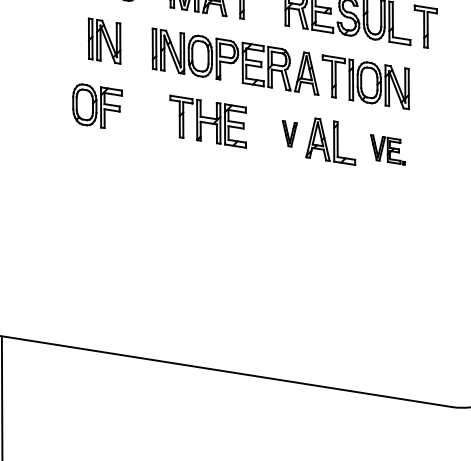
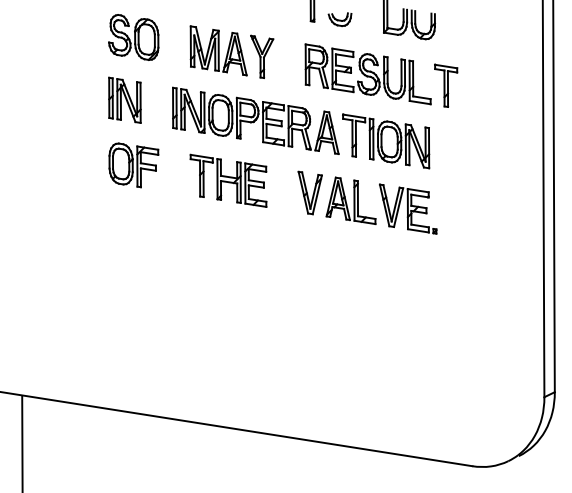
part: (97, 106) -> (133, 165), moved
part: (289, 133) -> (309, 192), size x1.67
part: (388, 149) -> (408, 208), size x1.67

